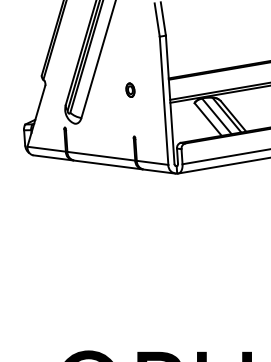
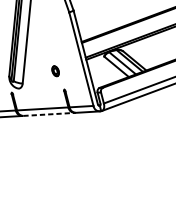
part: (130, 89) -> (55, 70), moved
line: (108, 165) -> (49, 114), solid -> dashed

